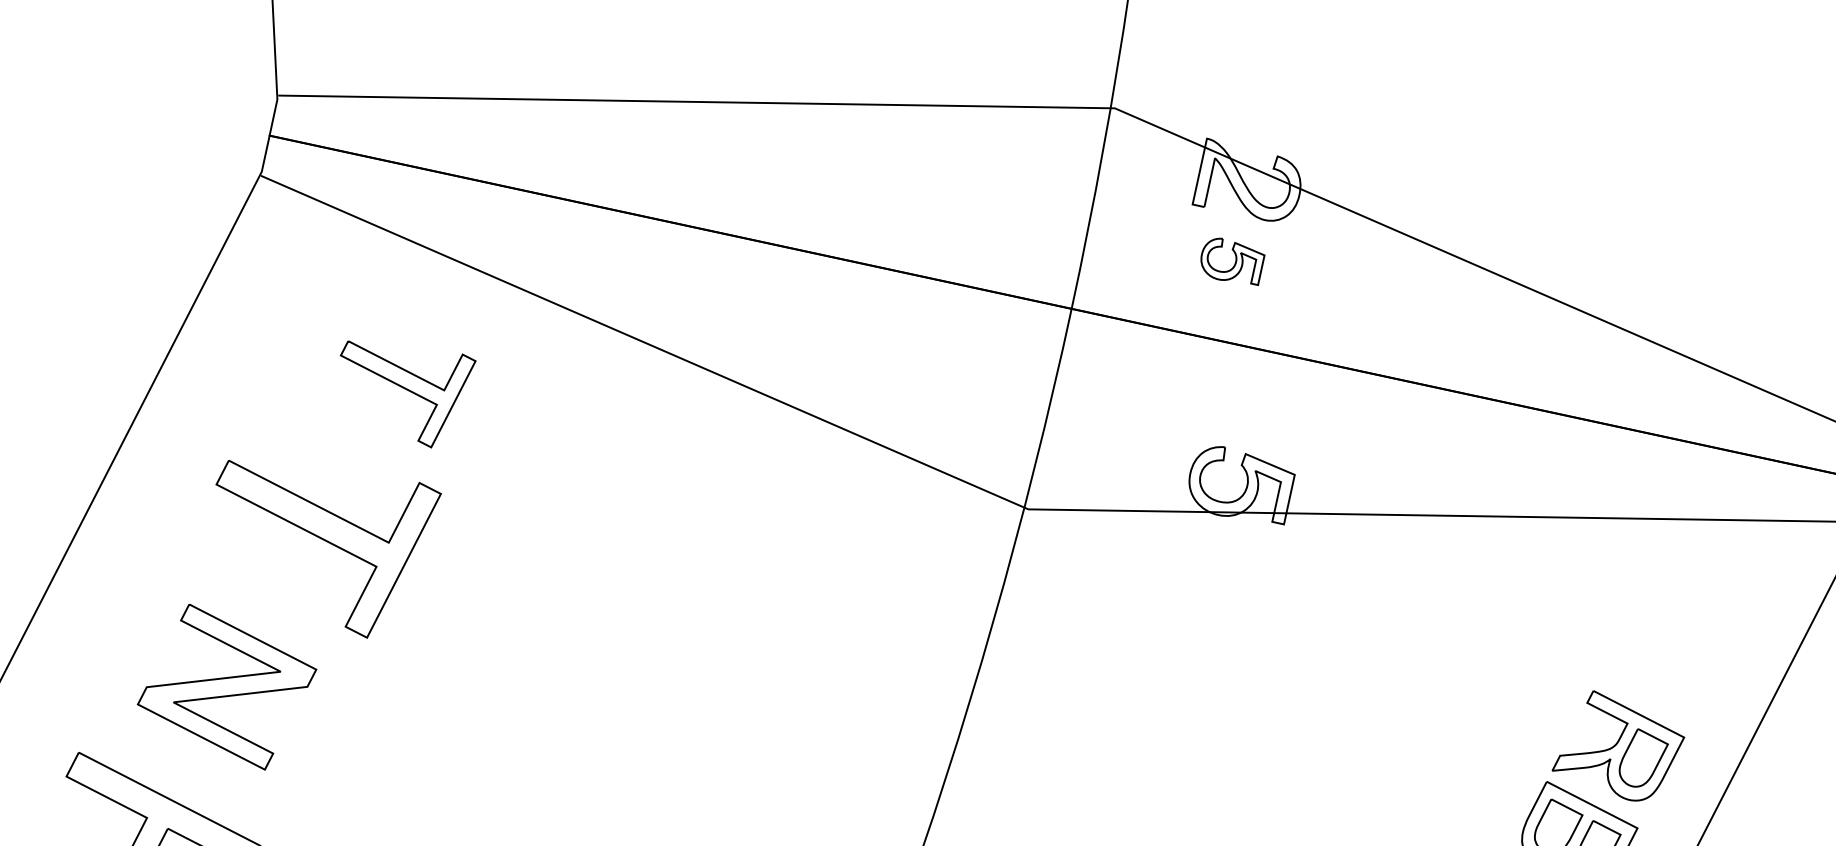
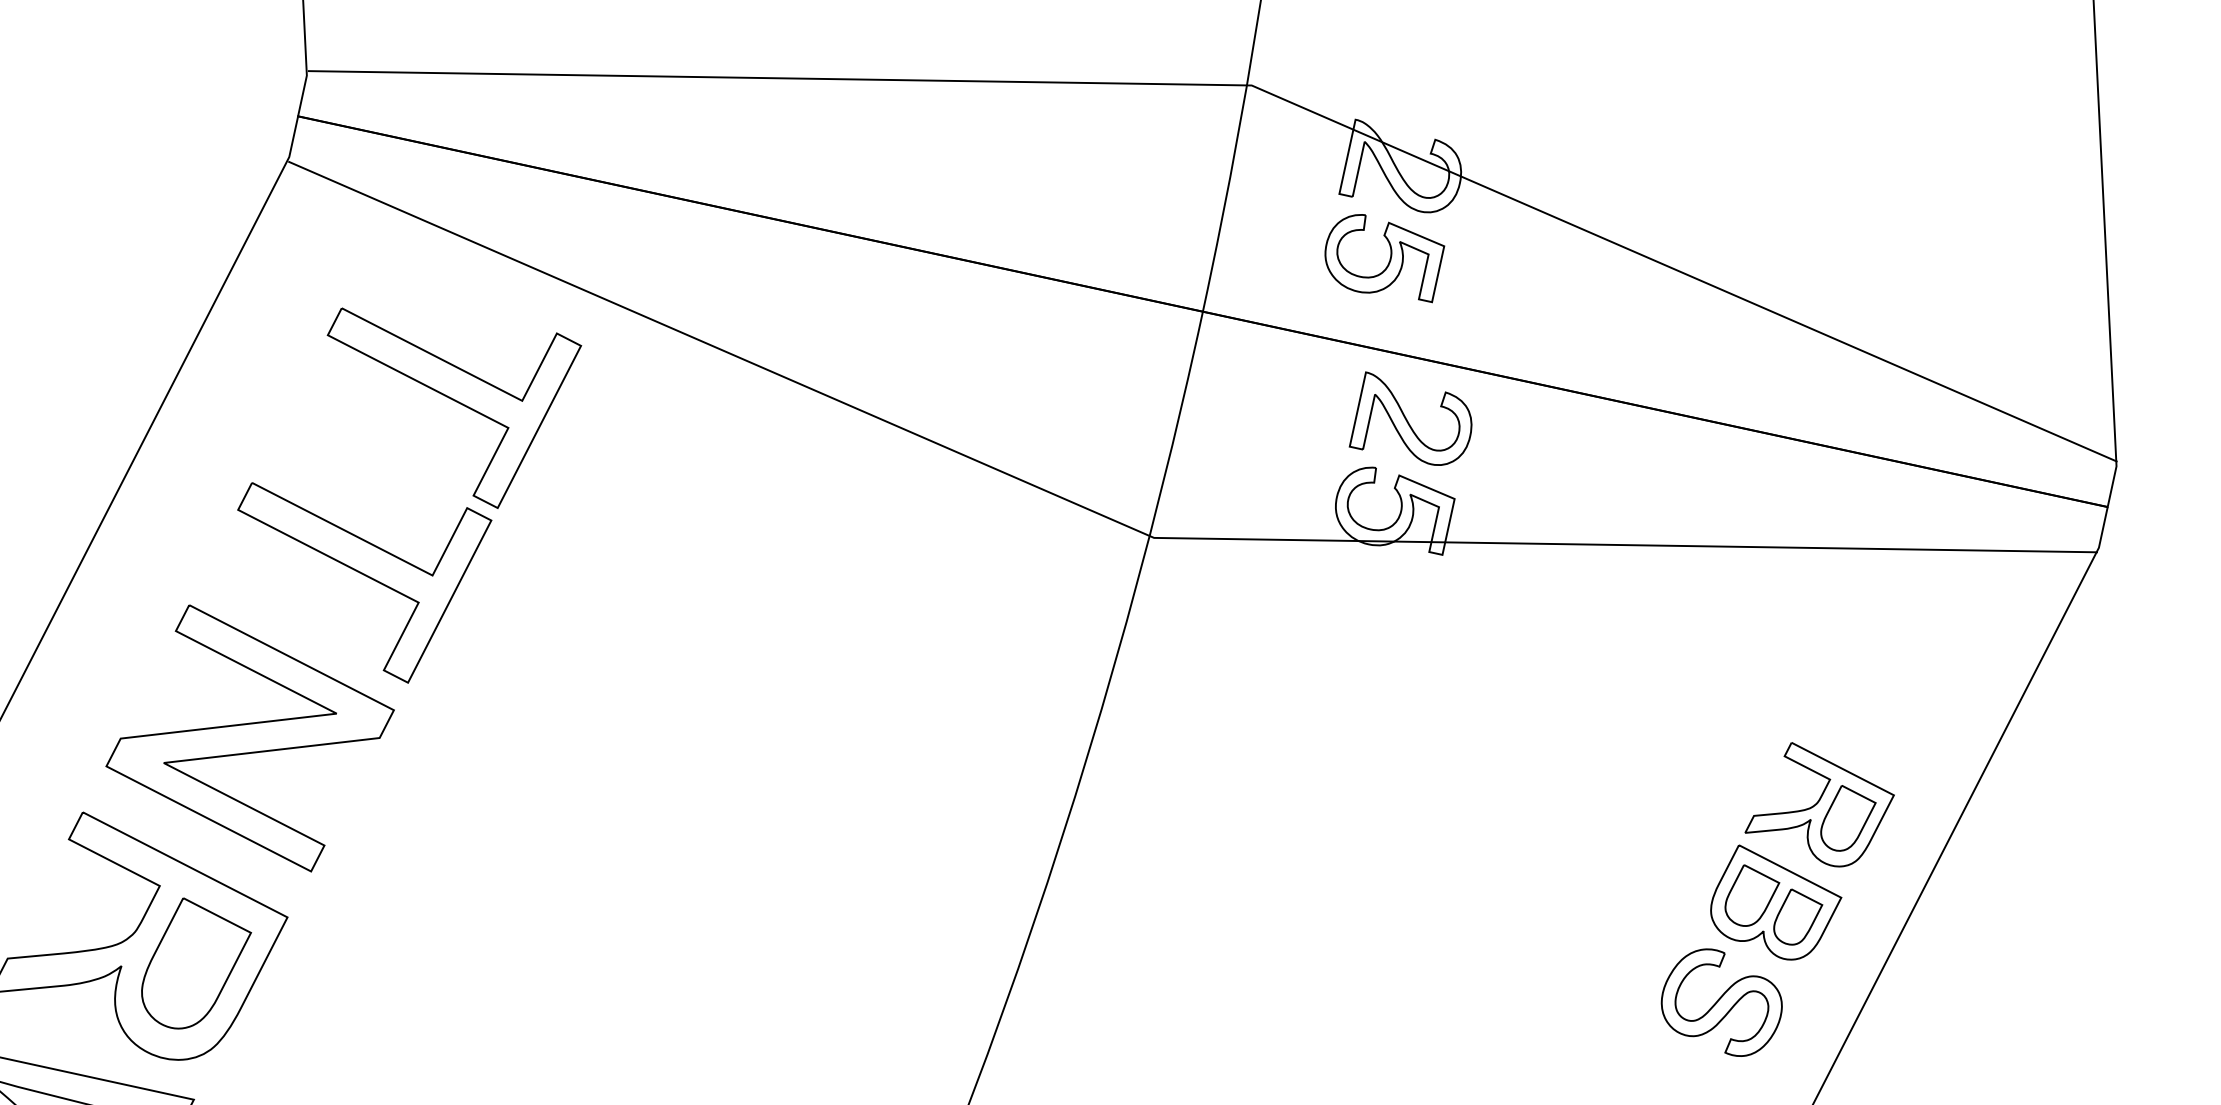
part: (1232, 261) -> (1384, 258), size x1.67
part: (408, 393) -> (454, 407), size x1.67
part: (1255, 403) -> (1410, 418), added
part: (226, 687) -> (249, 738), size x1.43

